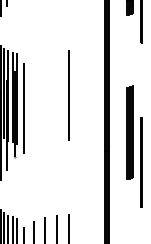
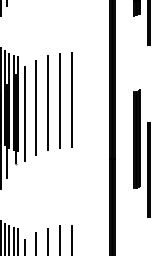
line: (56, 95) -> (59, 100), added
line: (45, 98) -> (47, 103), added
line: (33, 102) -> (35, 107), added

